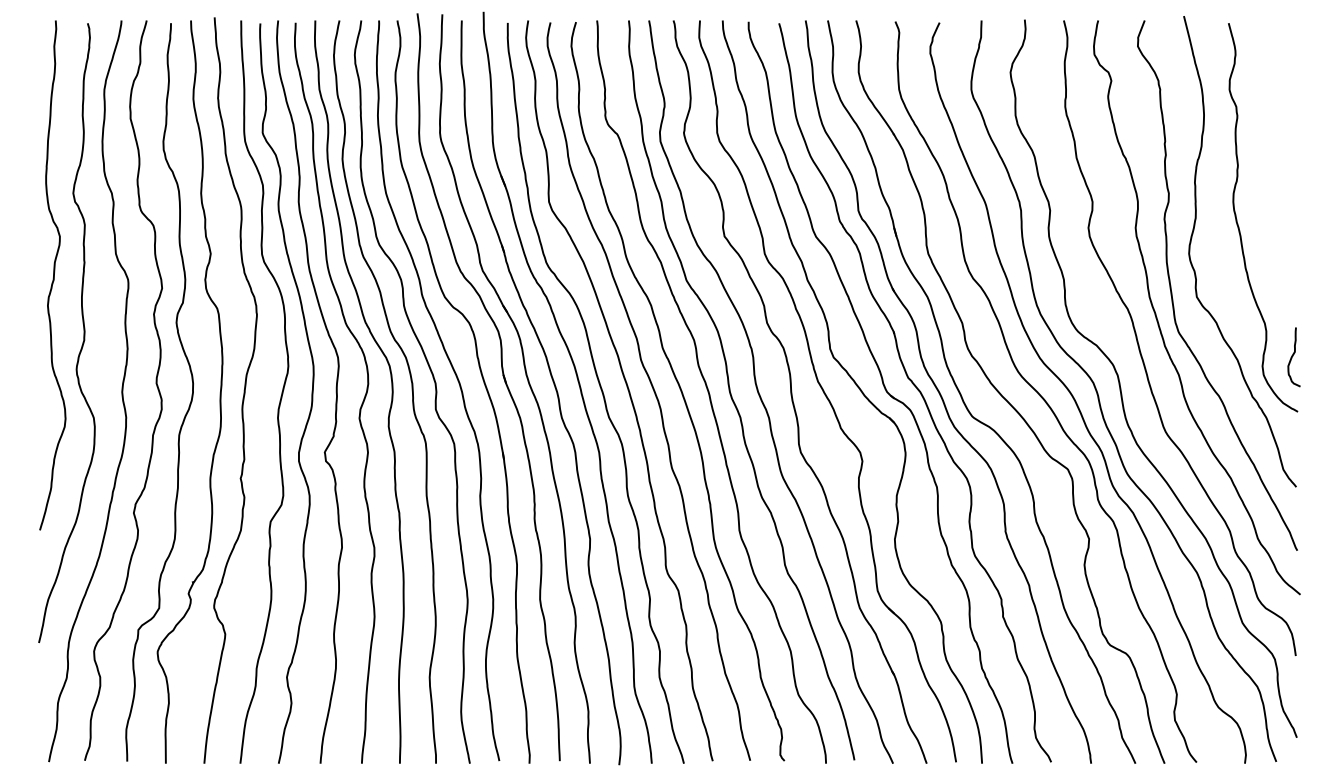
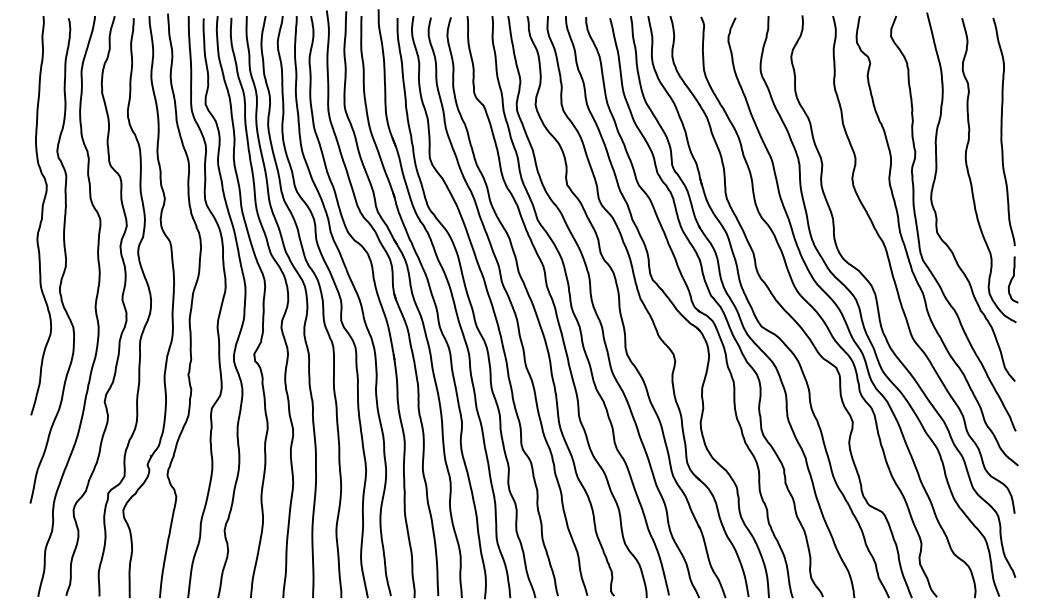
curve: (1280, 169) -> (1002, 132), added

